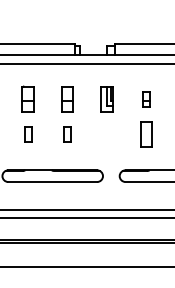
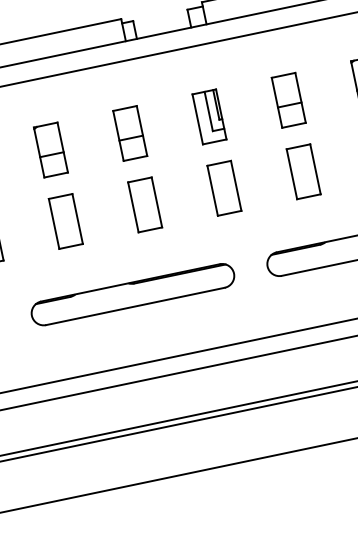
part: (146, 99) -> (289, 101), size x1.67
part: (27, 134) -> (64, 221), size x1.67
part: (67, 134) -> (145, 204), size x1.67
part: (106, 134) -> (223, 188), added

